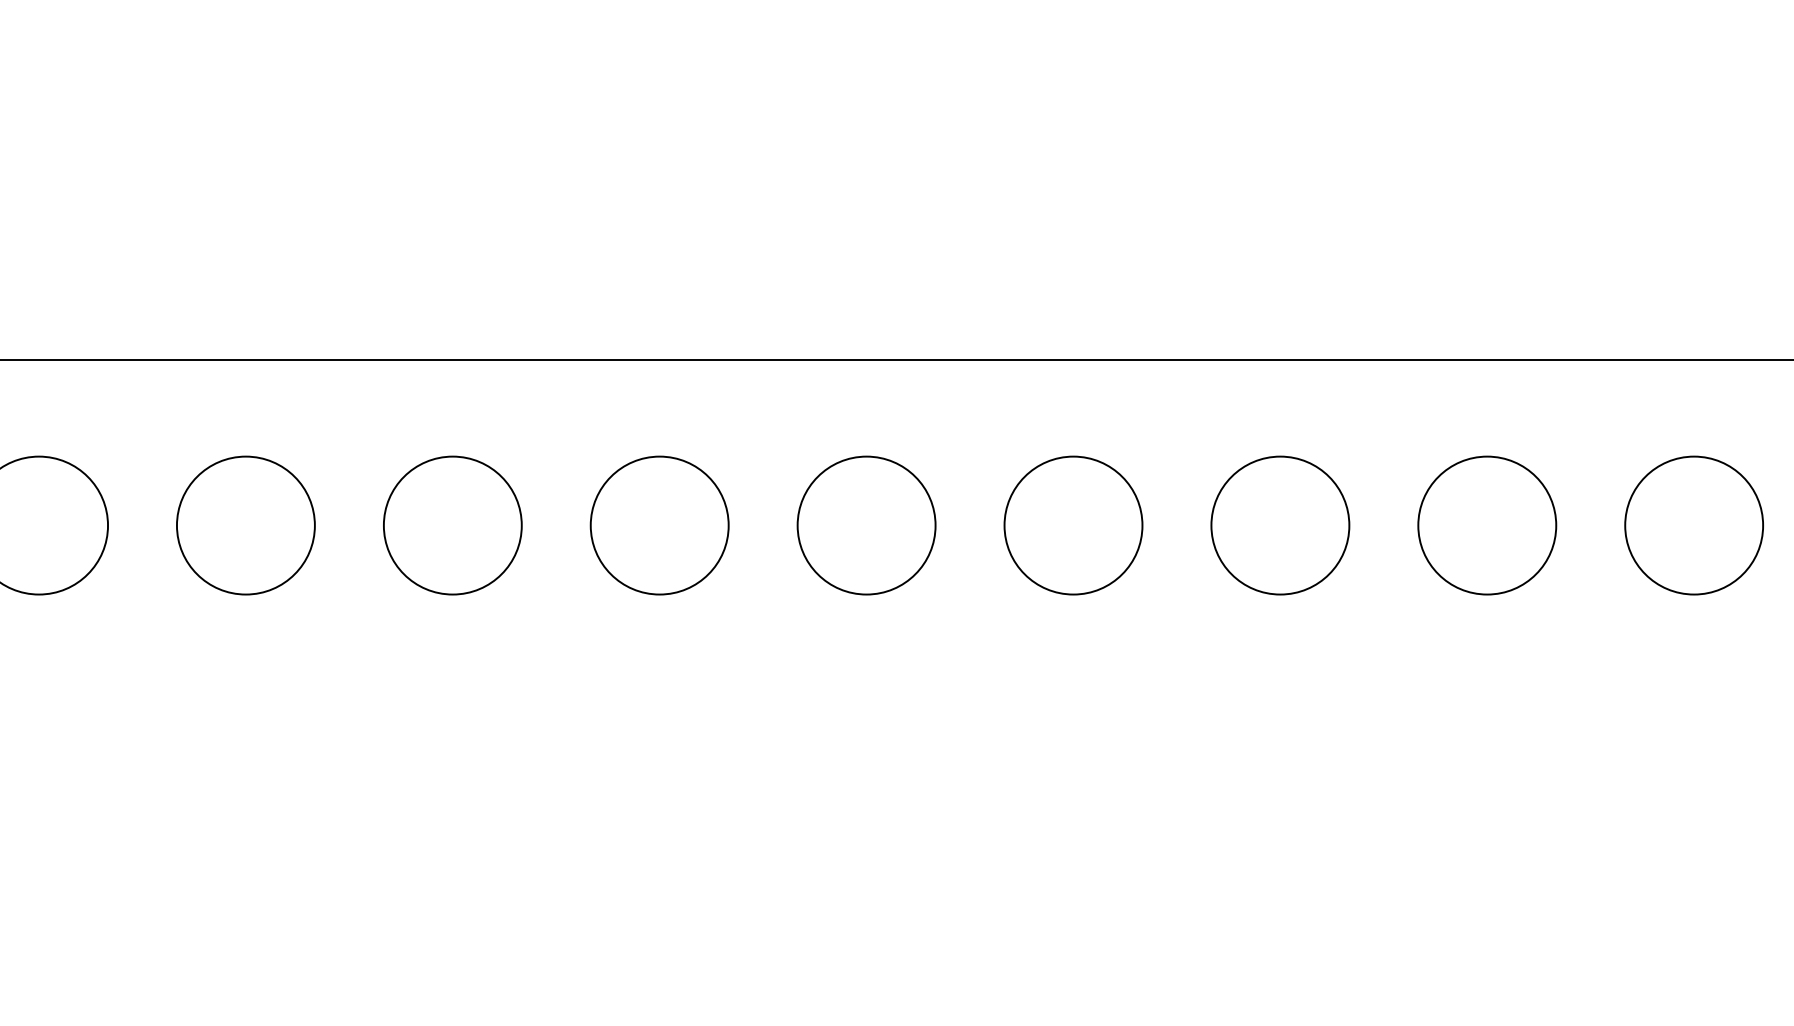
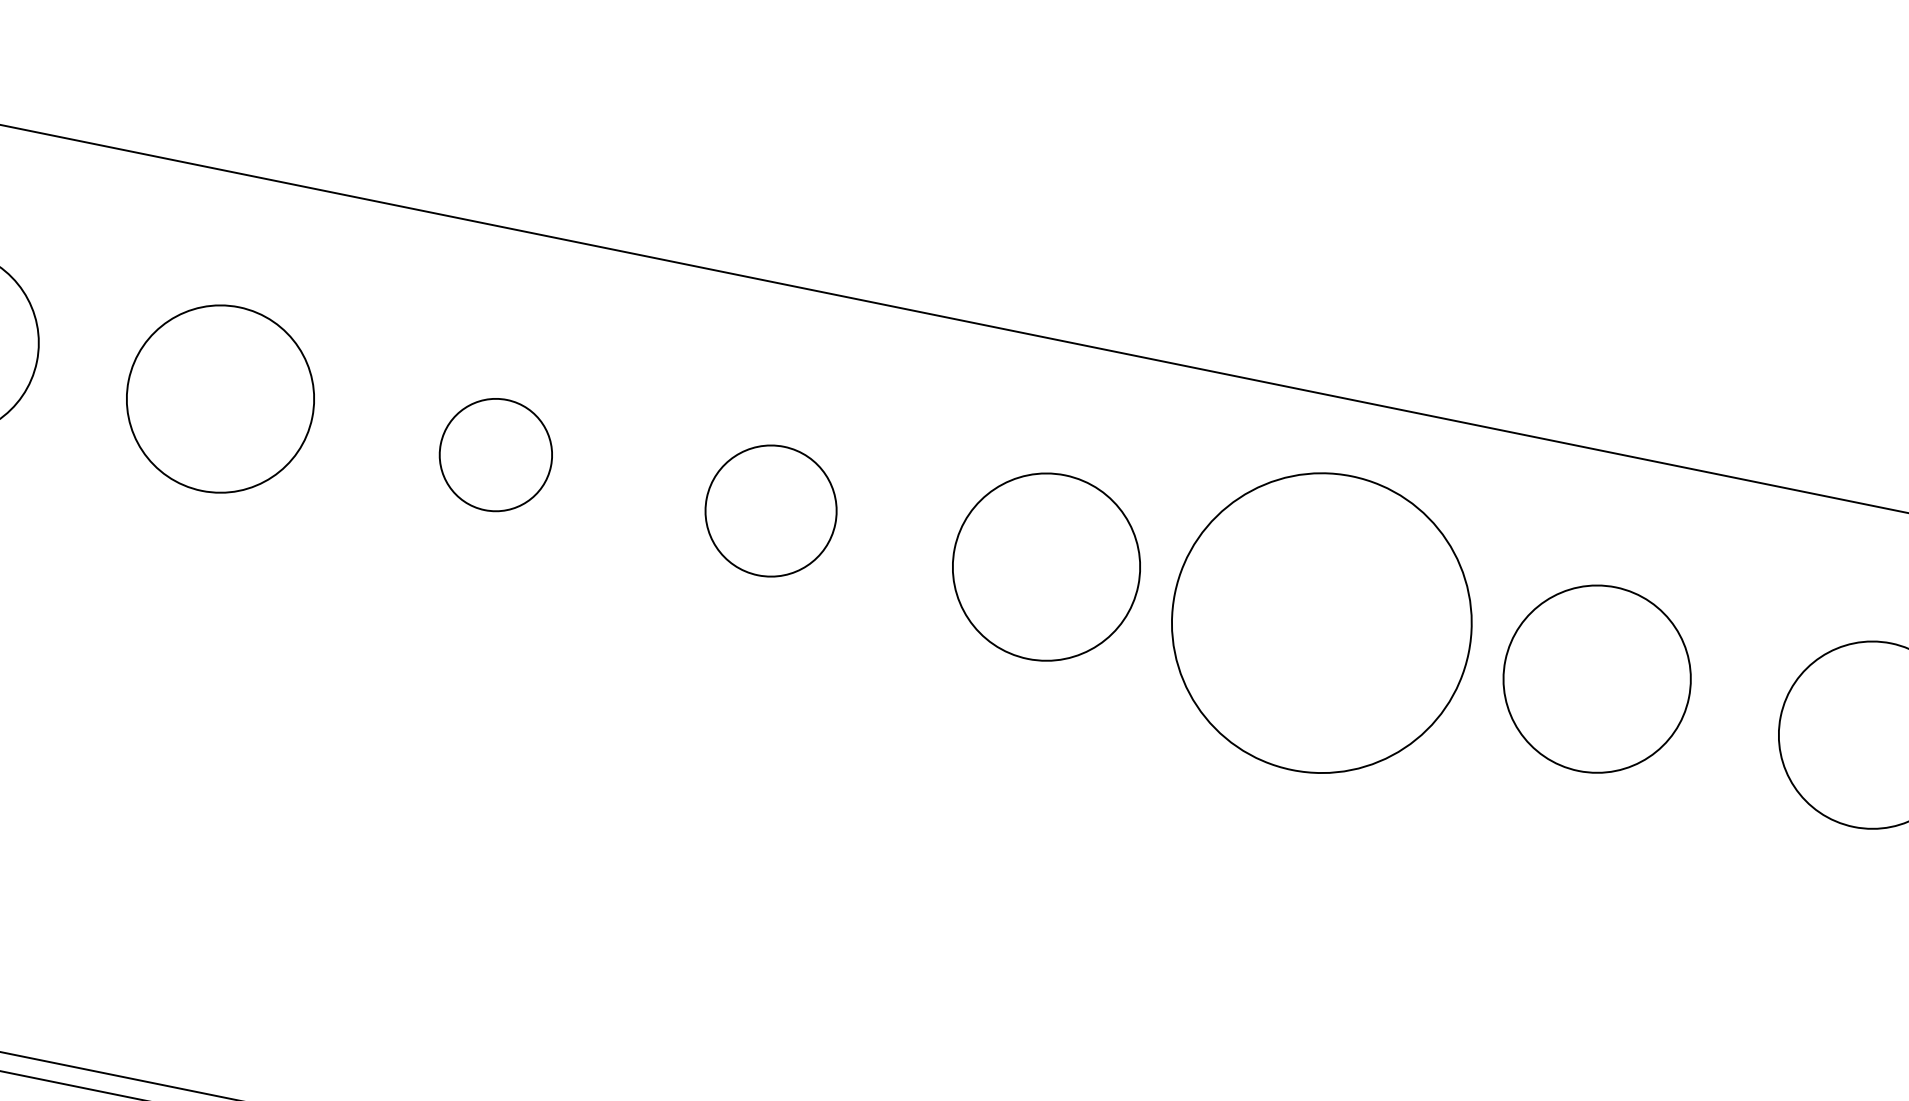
circle: (452, 525) -> (495, 454), size x0.6
circle: (659, 525) -> (770, 510), size x0.7
circle: (1073, 525) -> (1321, 623), size x1.6

